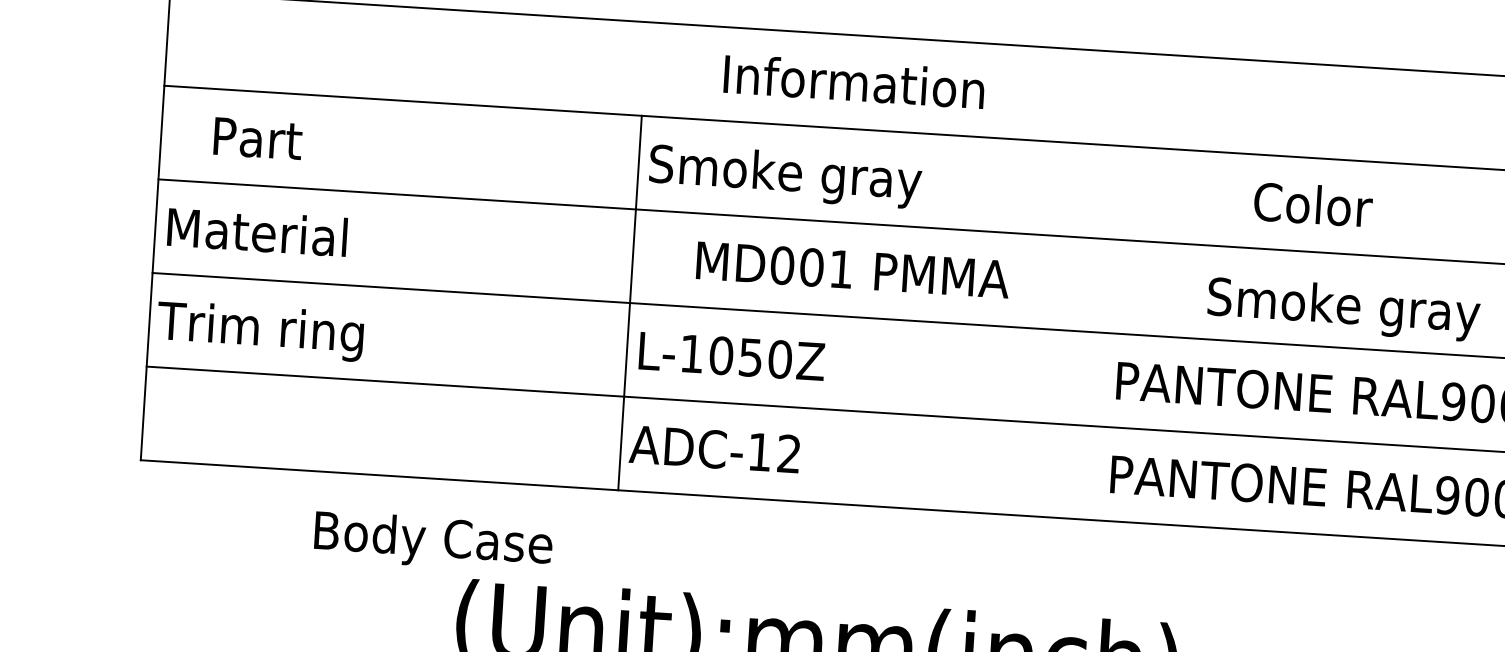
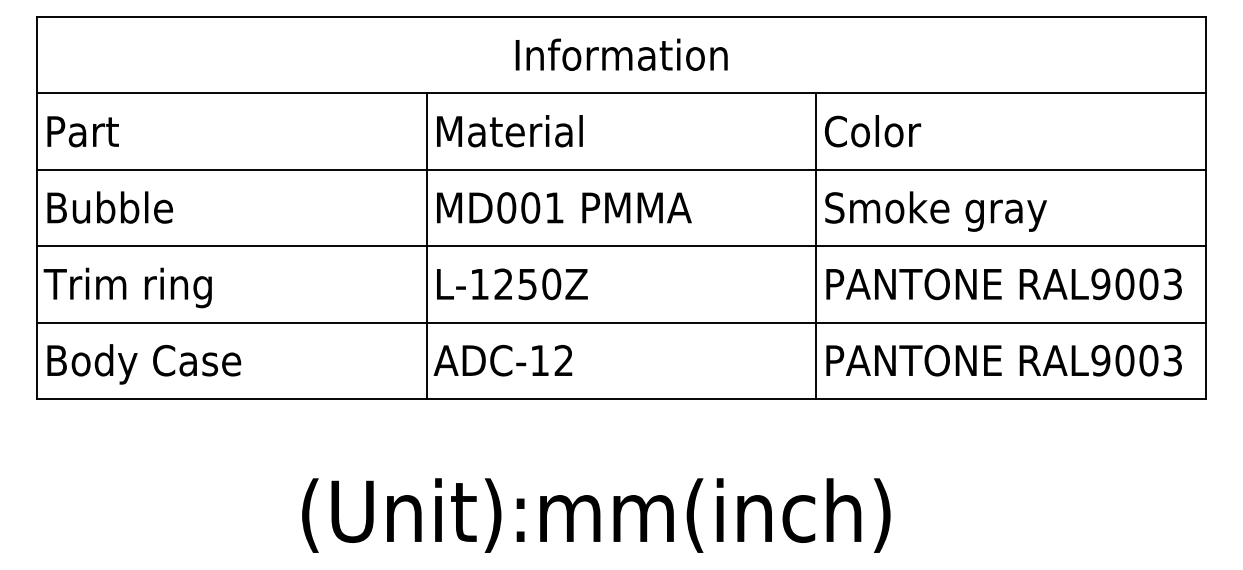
text: (854, 81) -> (621, 54), moved
text: (257, 138) -> (82, 131), moved
text: (785, 176) -> (546, 135), Smoke gray -> Material
text: (1312, 204) -> (872, 131), moved
text: (260, 232) -> (122, 207), Material -> Bubble
text: (853, 269) -> (564, 207), moved
text: (1343, 308) -> (935, 211), moved
line: (1107, 332) -> (816, 245), added
text: (721, 356) -> (503, 284), L-1050Z -> L-1250Z
text: (433, 542) -> (144, 364), moved

